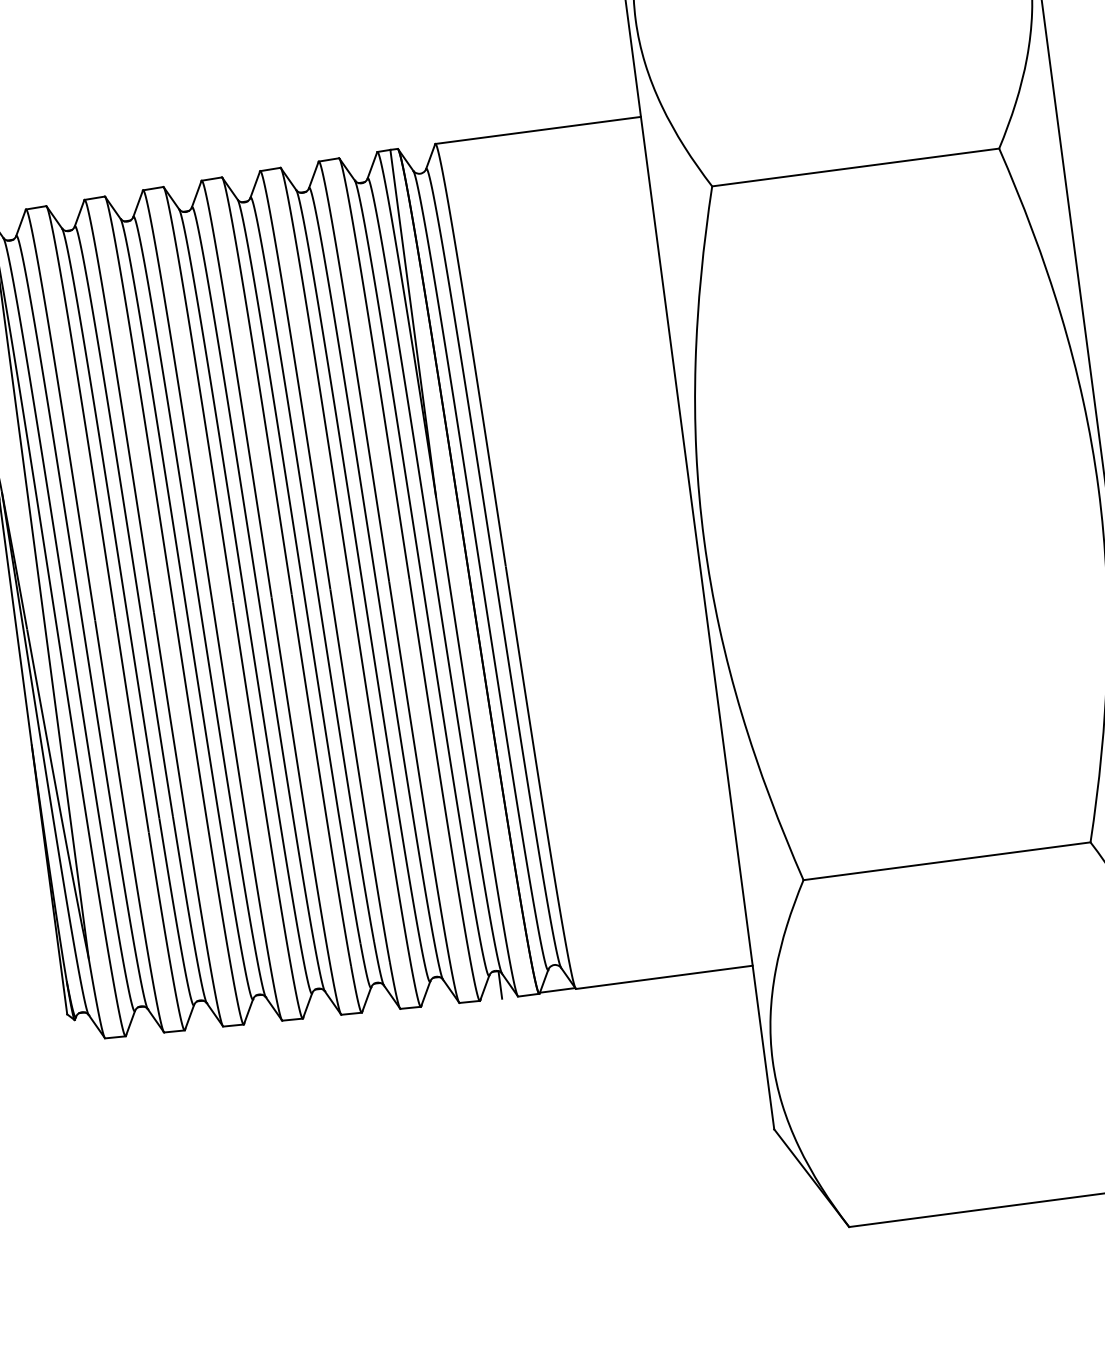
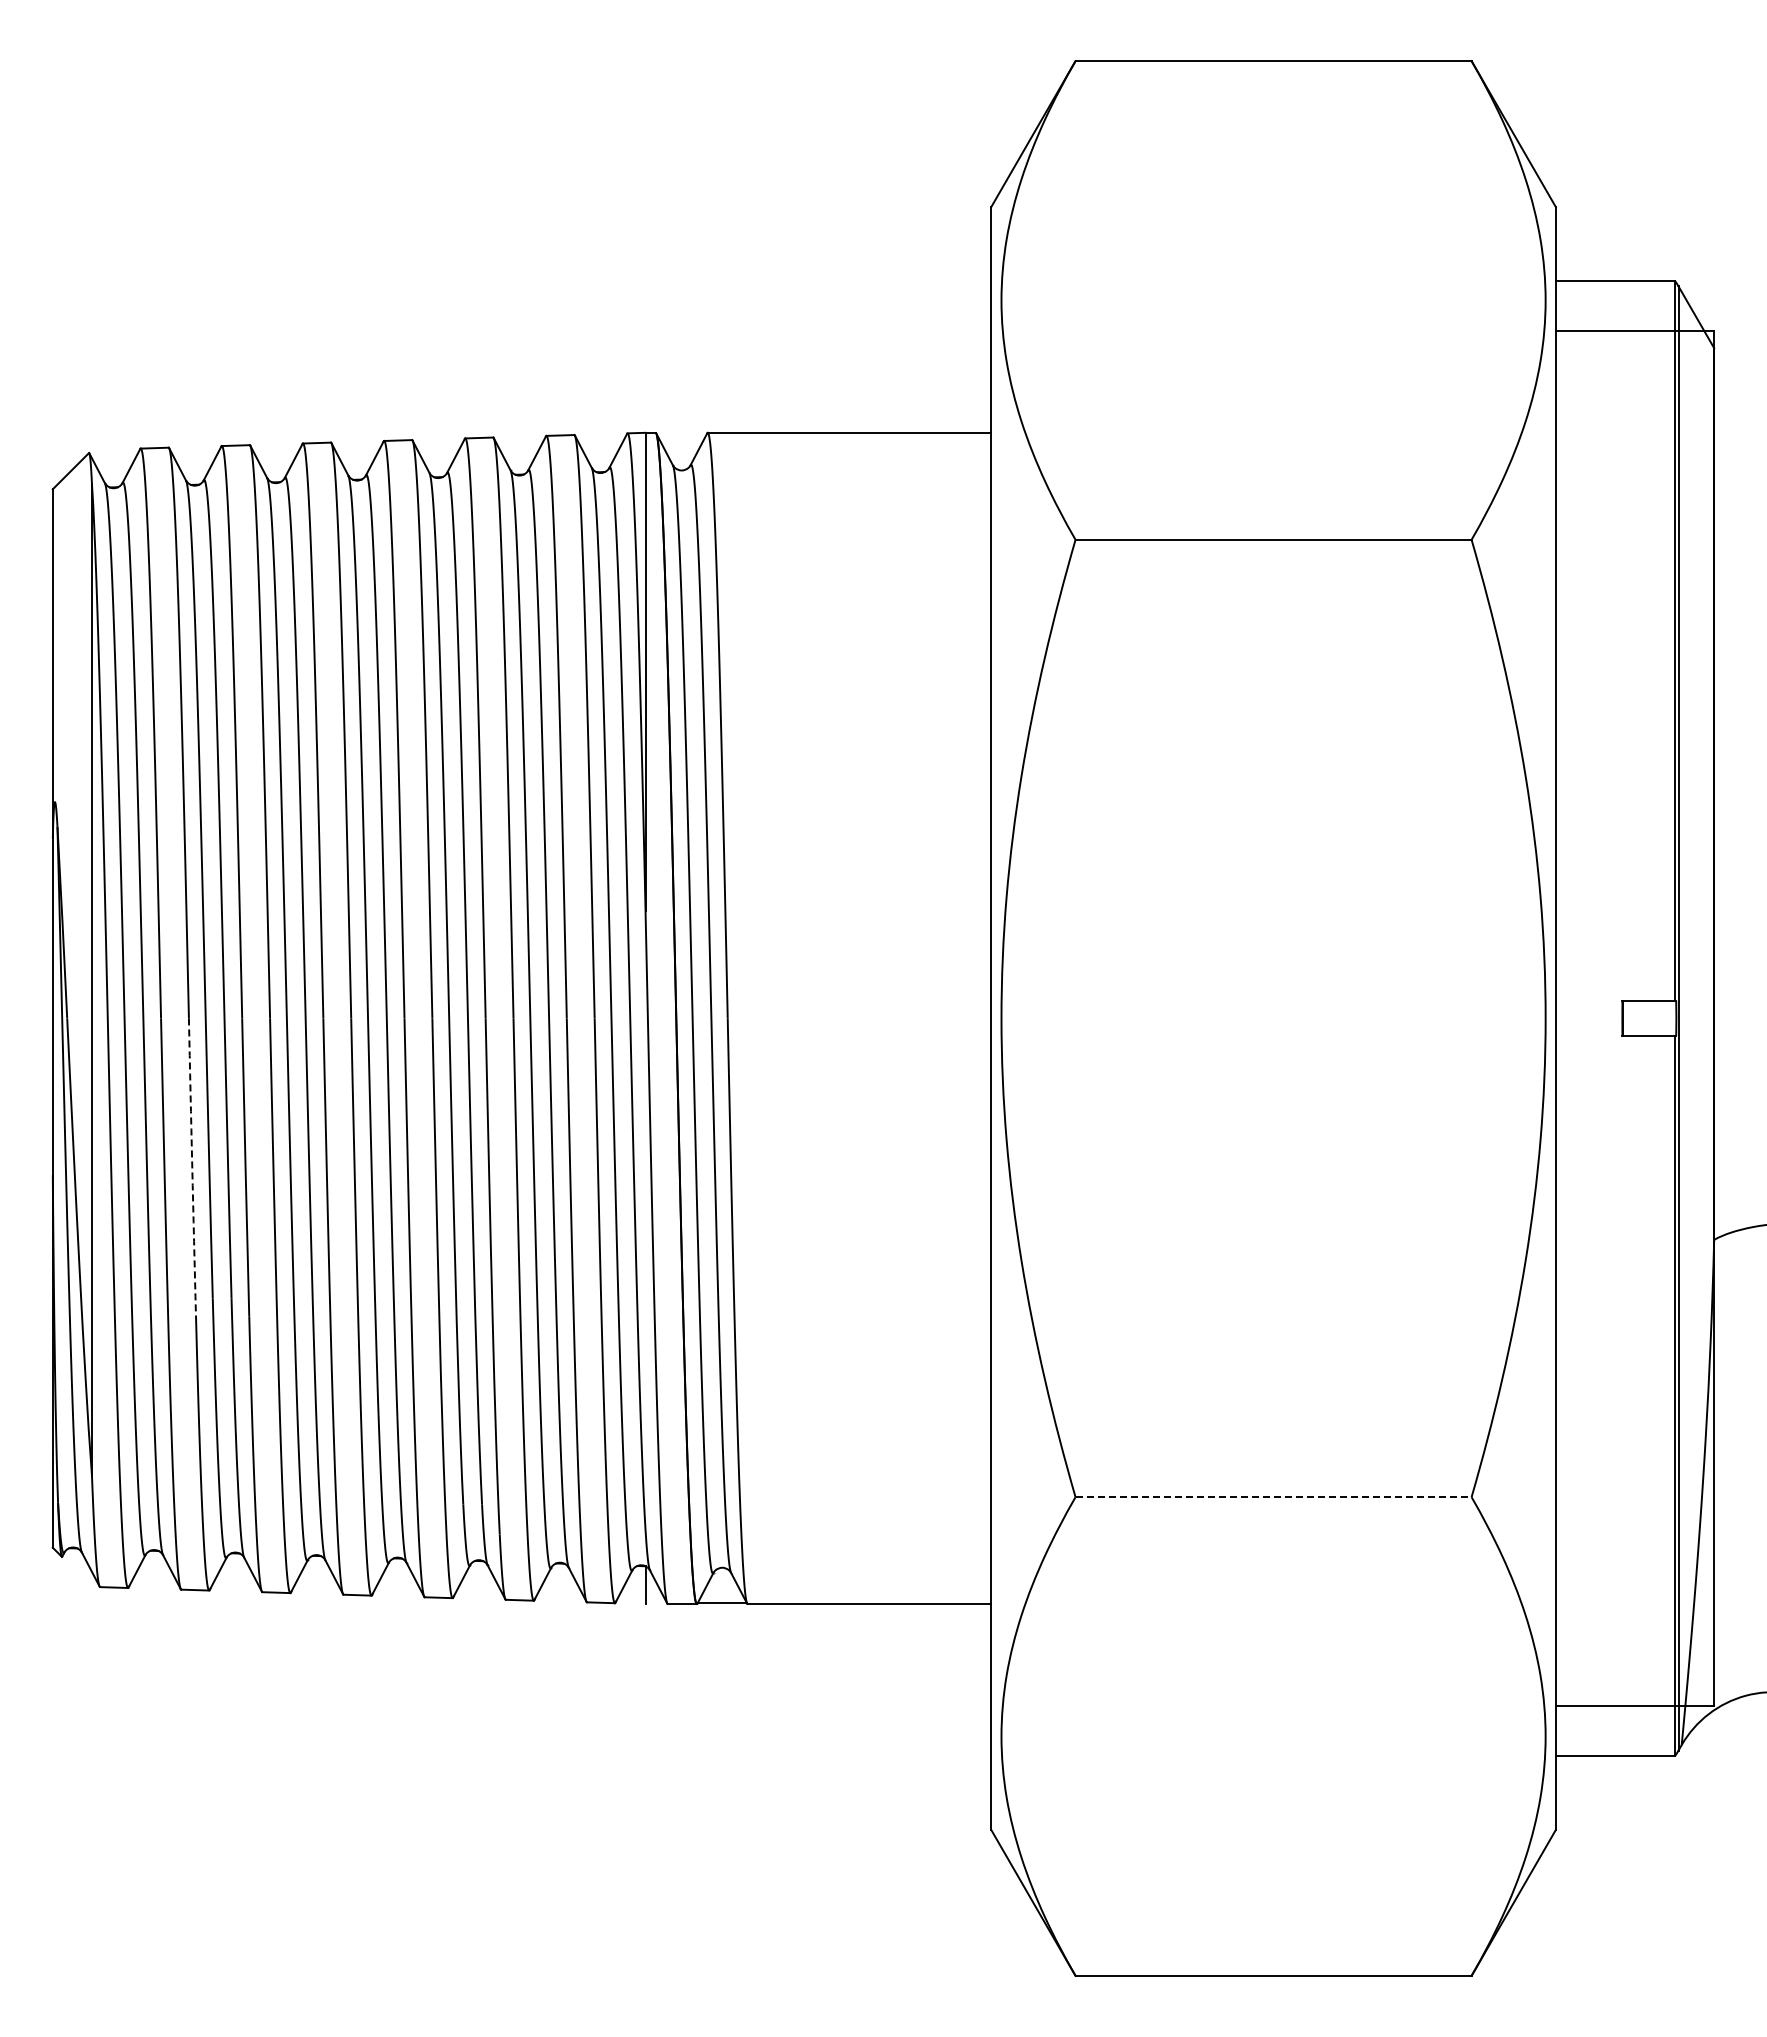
arc: (132, 724) -> (192, 1166), solid -> dashed
line: (947, 861) -> (1274, 1497), solid -> dashed

